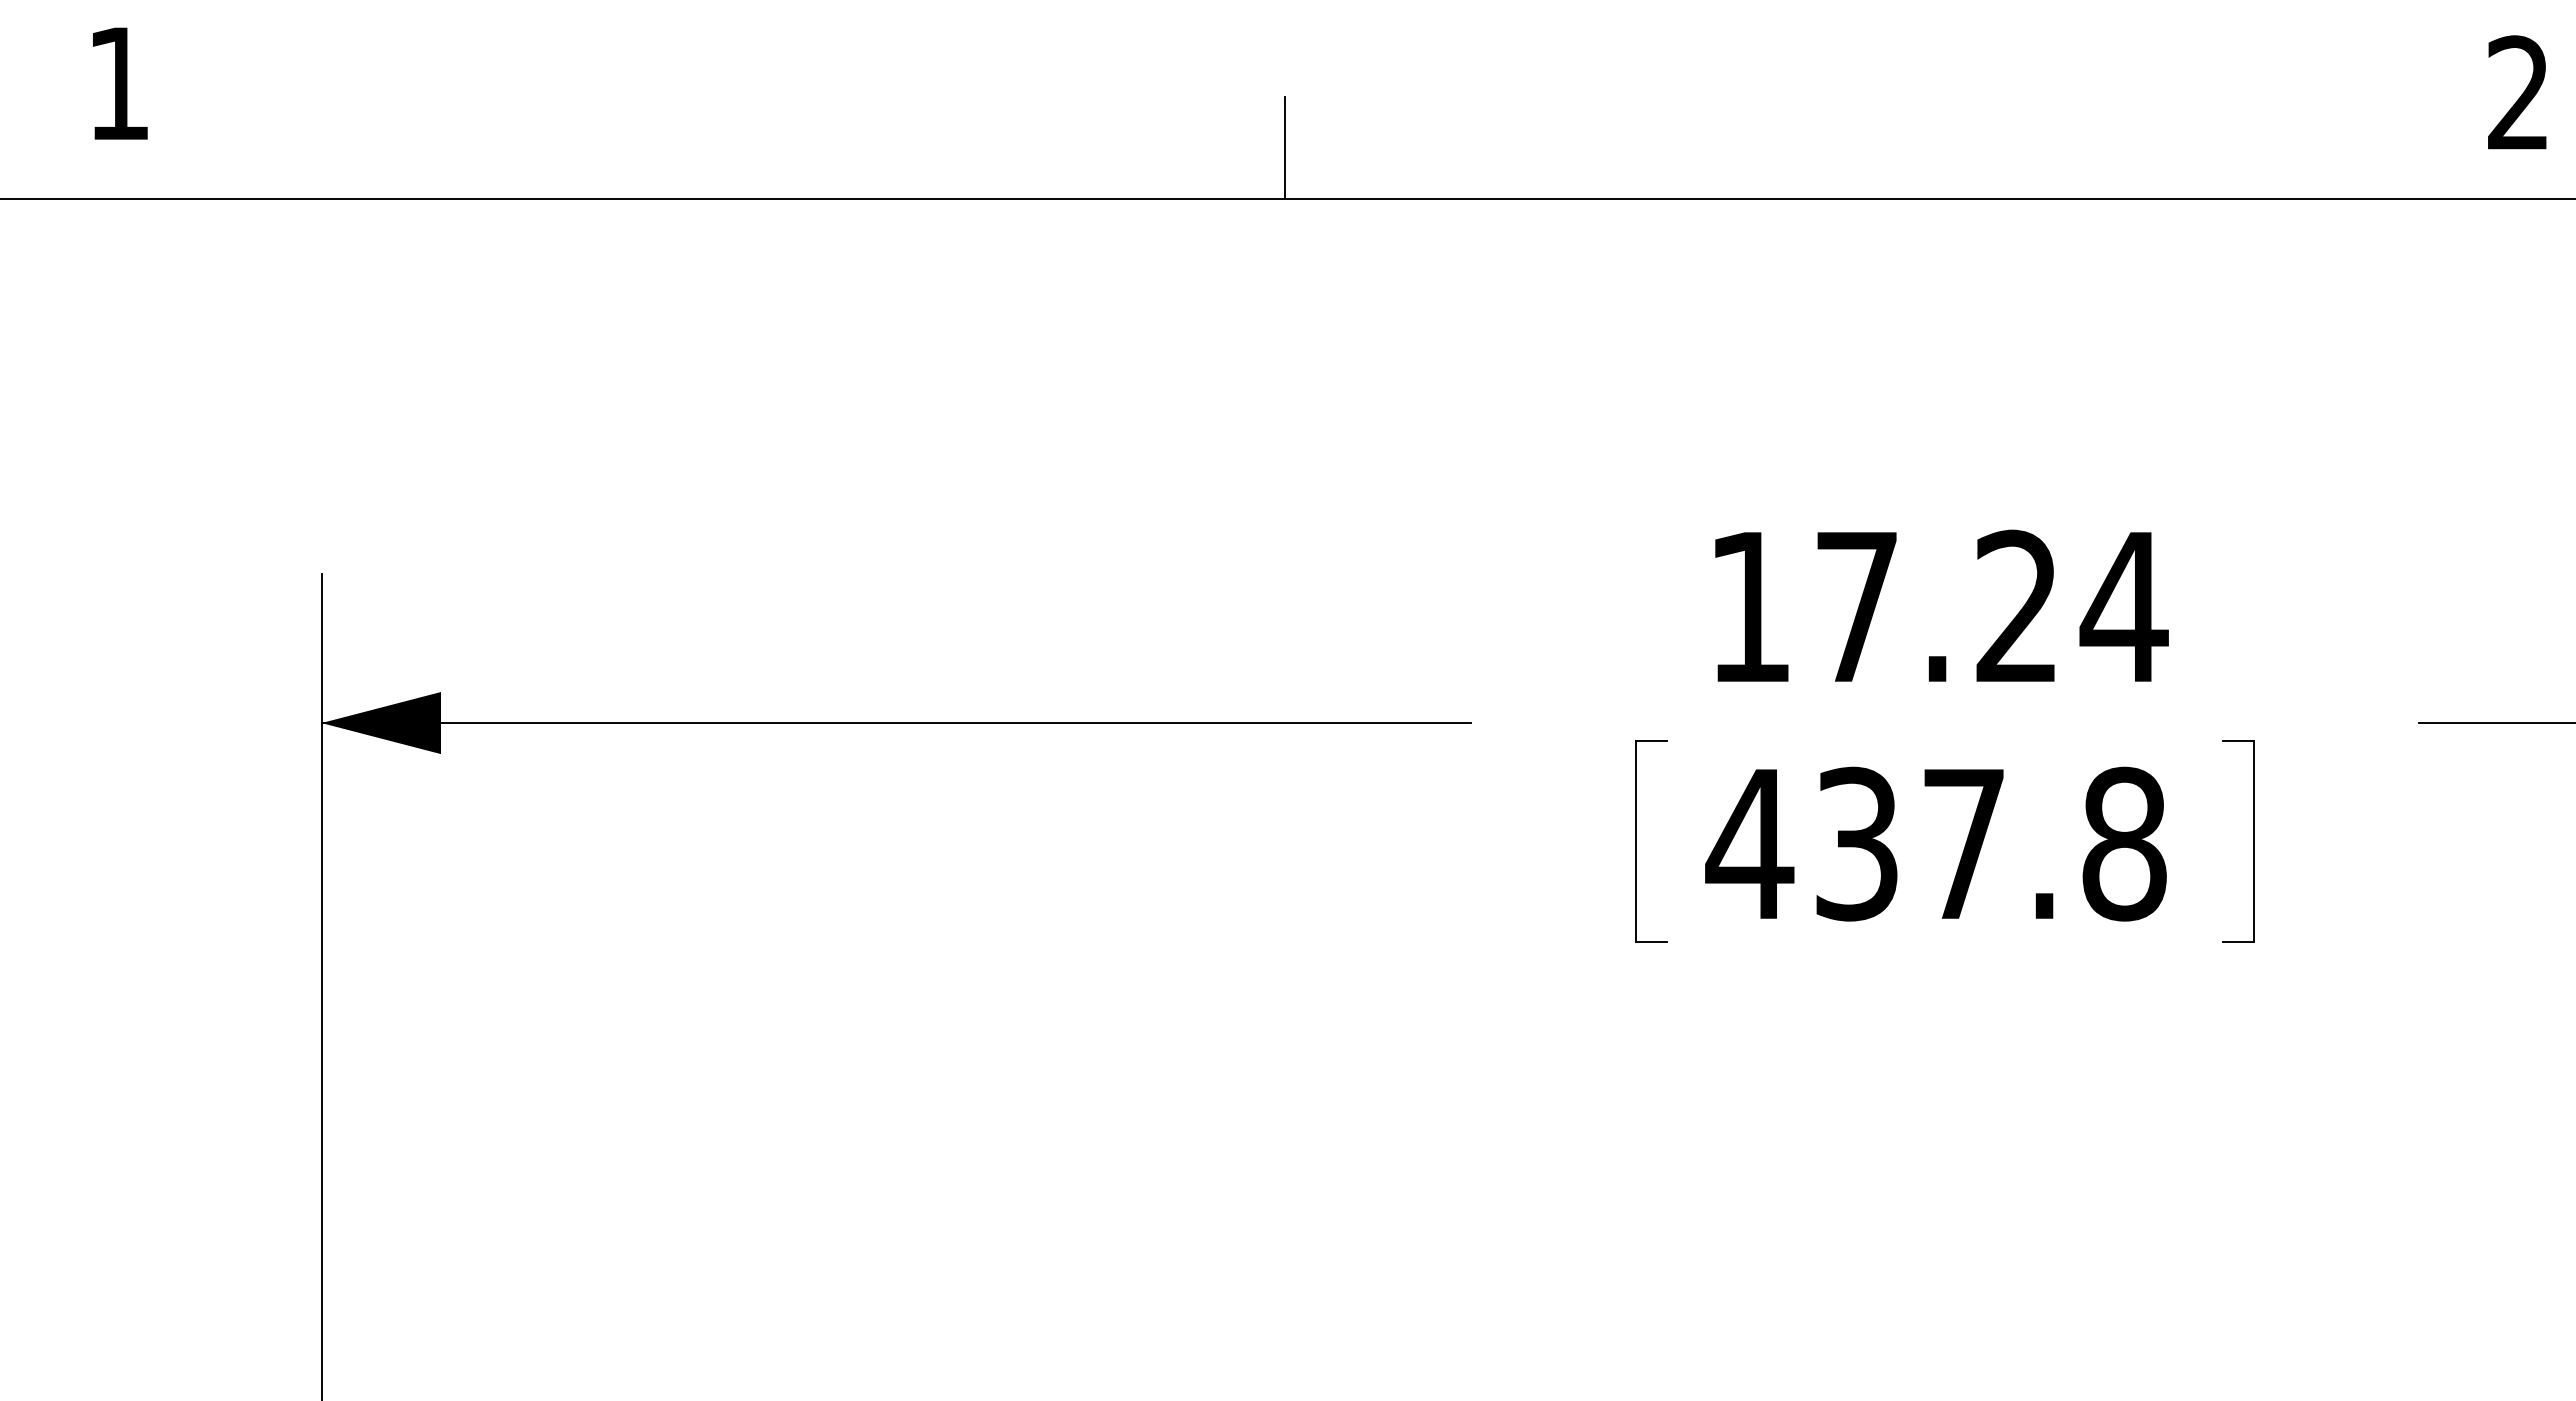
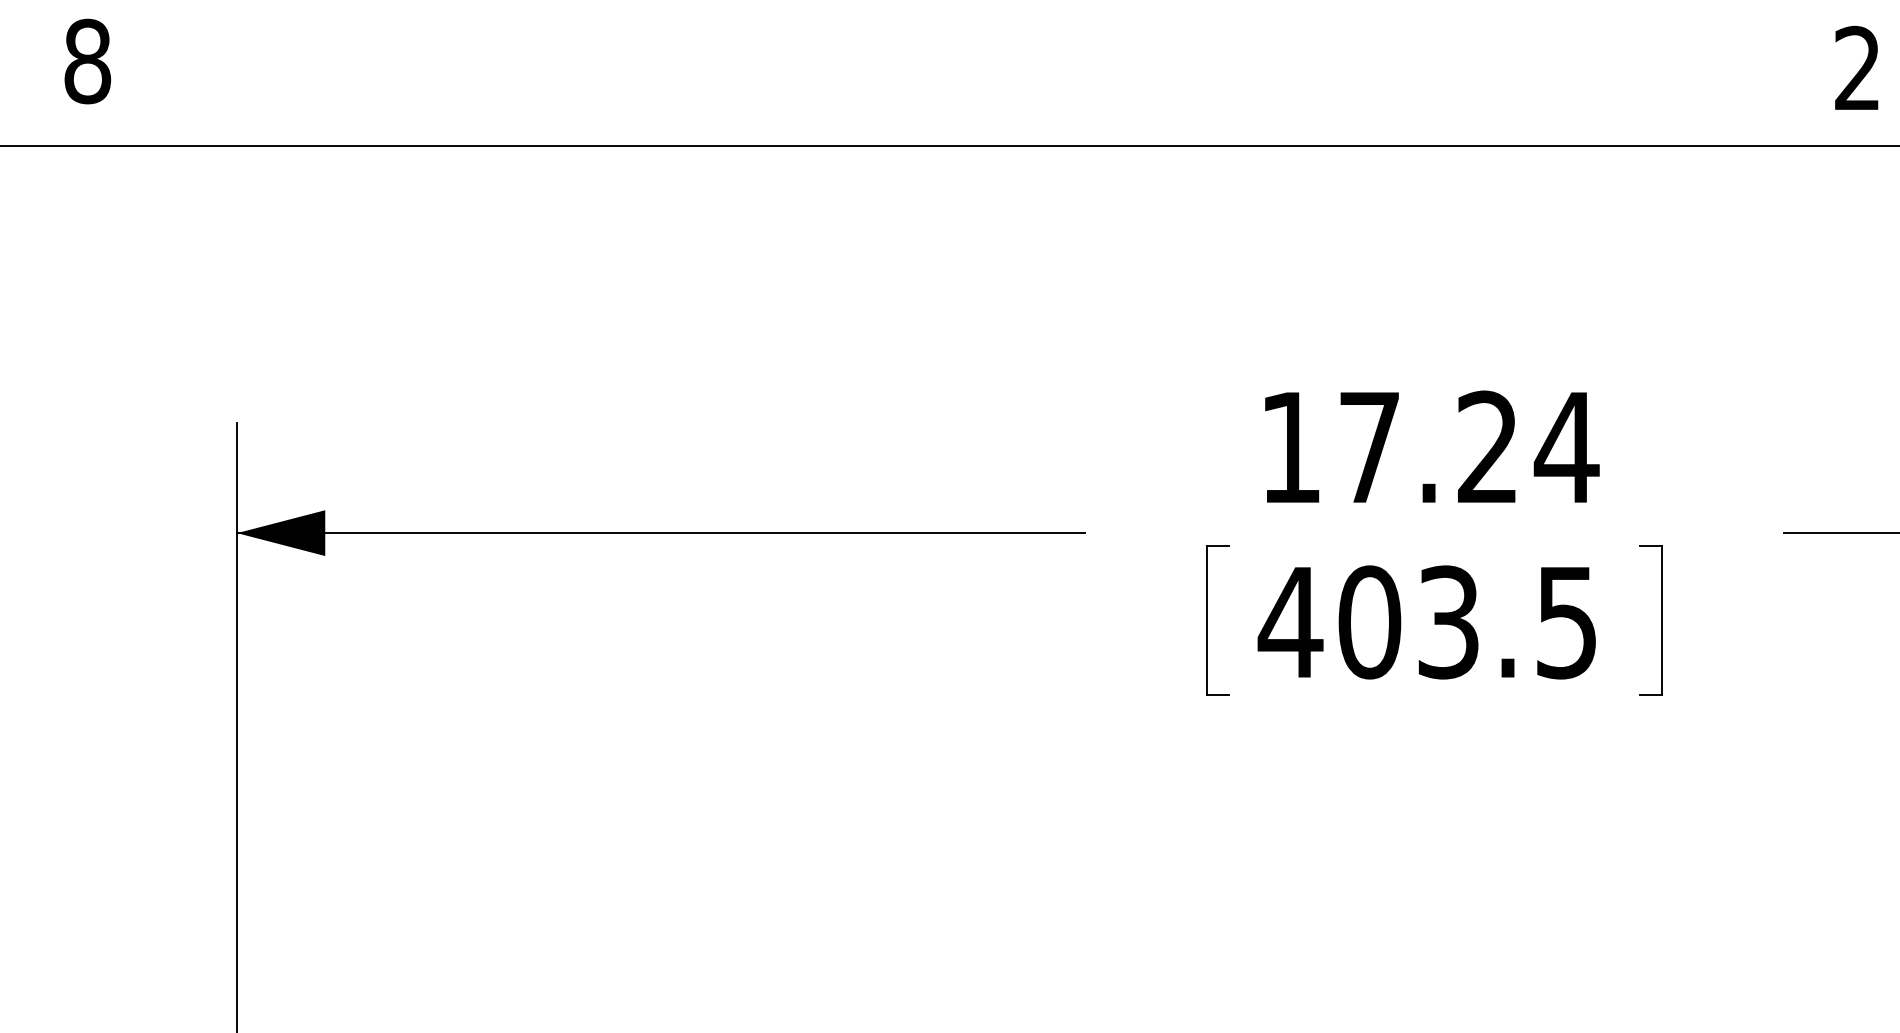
text: (118, 83) -> (87, 61), 1 -> 8
line: (1284, 147) -> (947, 108), removed
text: (1990, 843) -> (1468, 621), 437.8 -> 403.5

